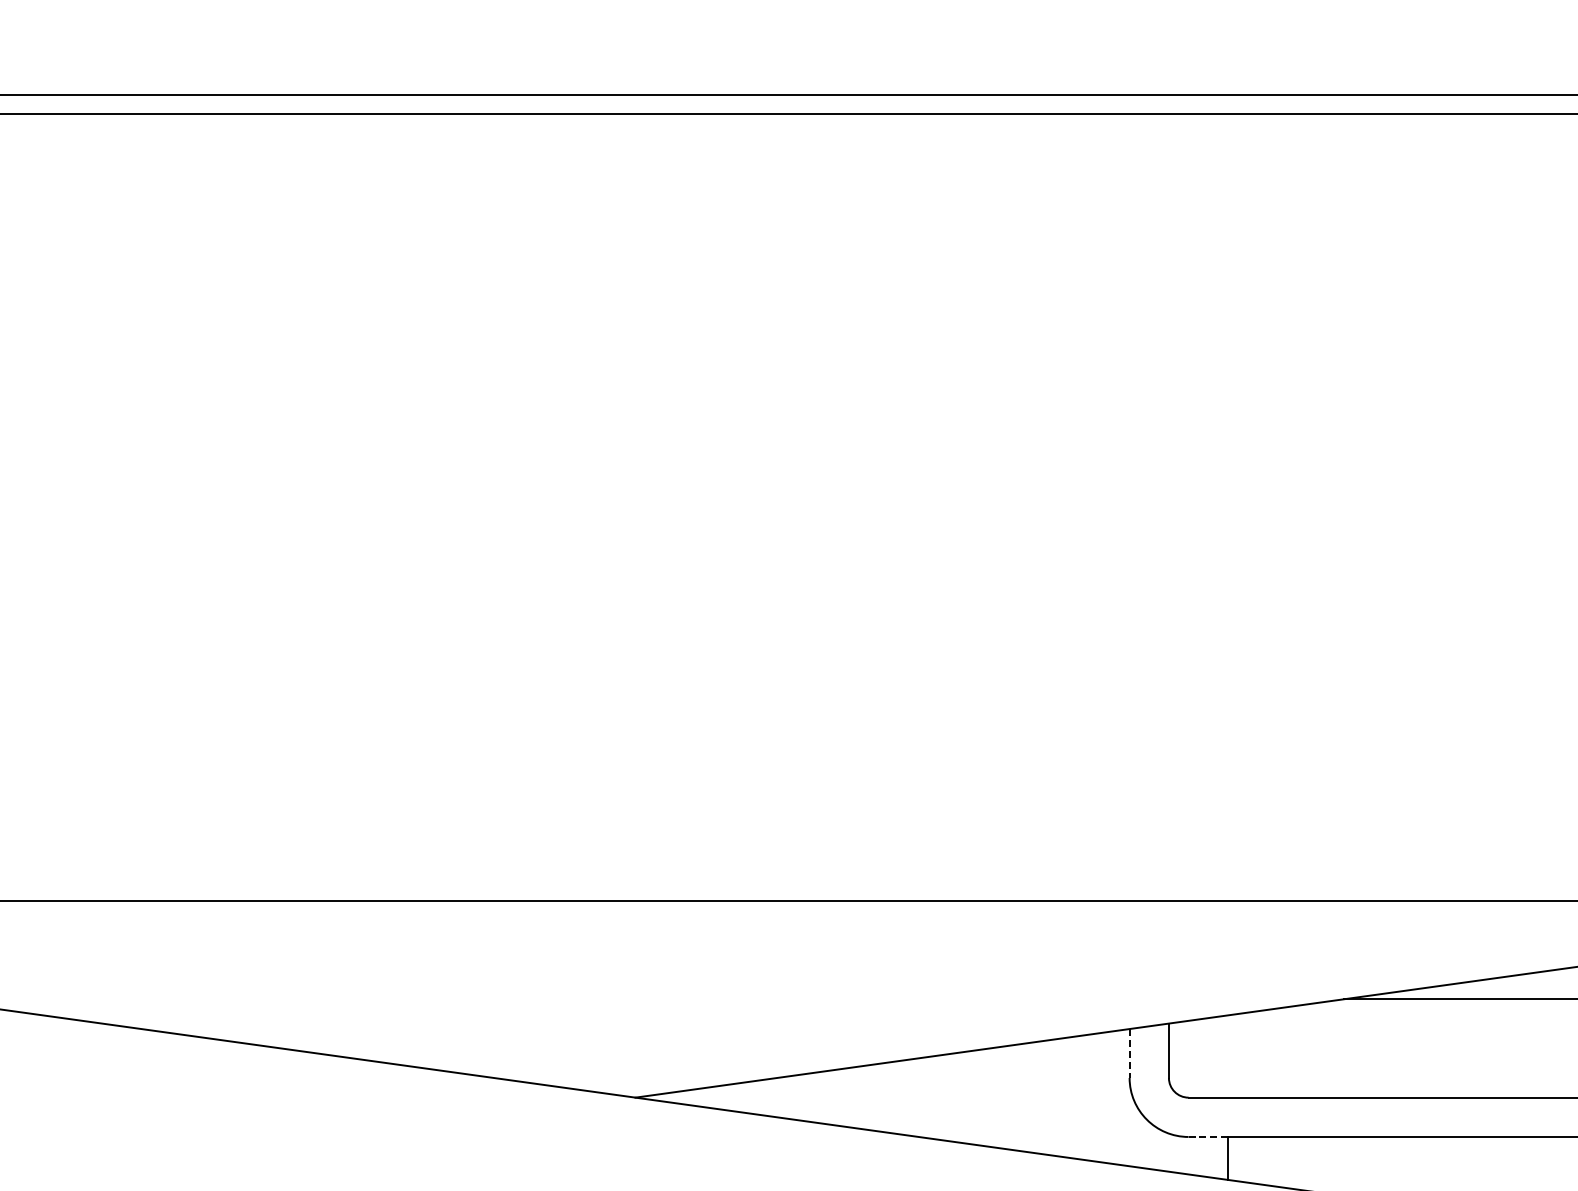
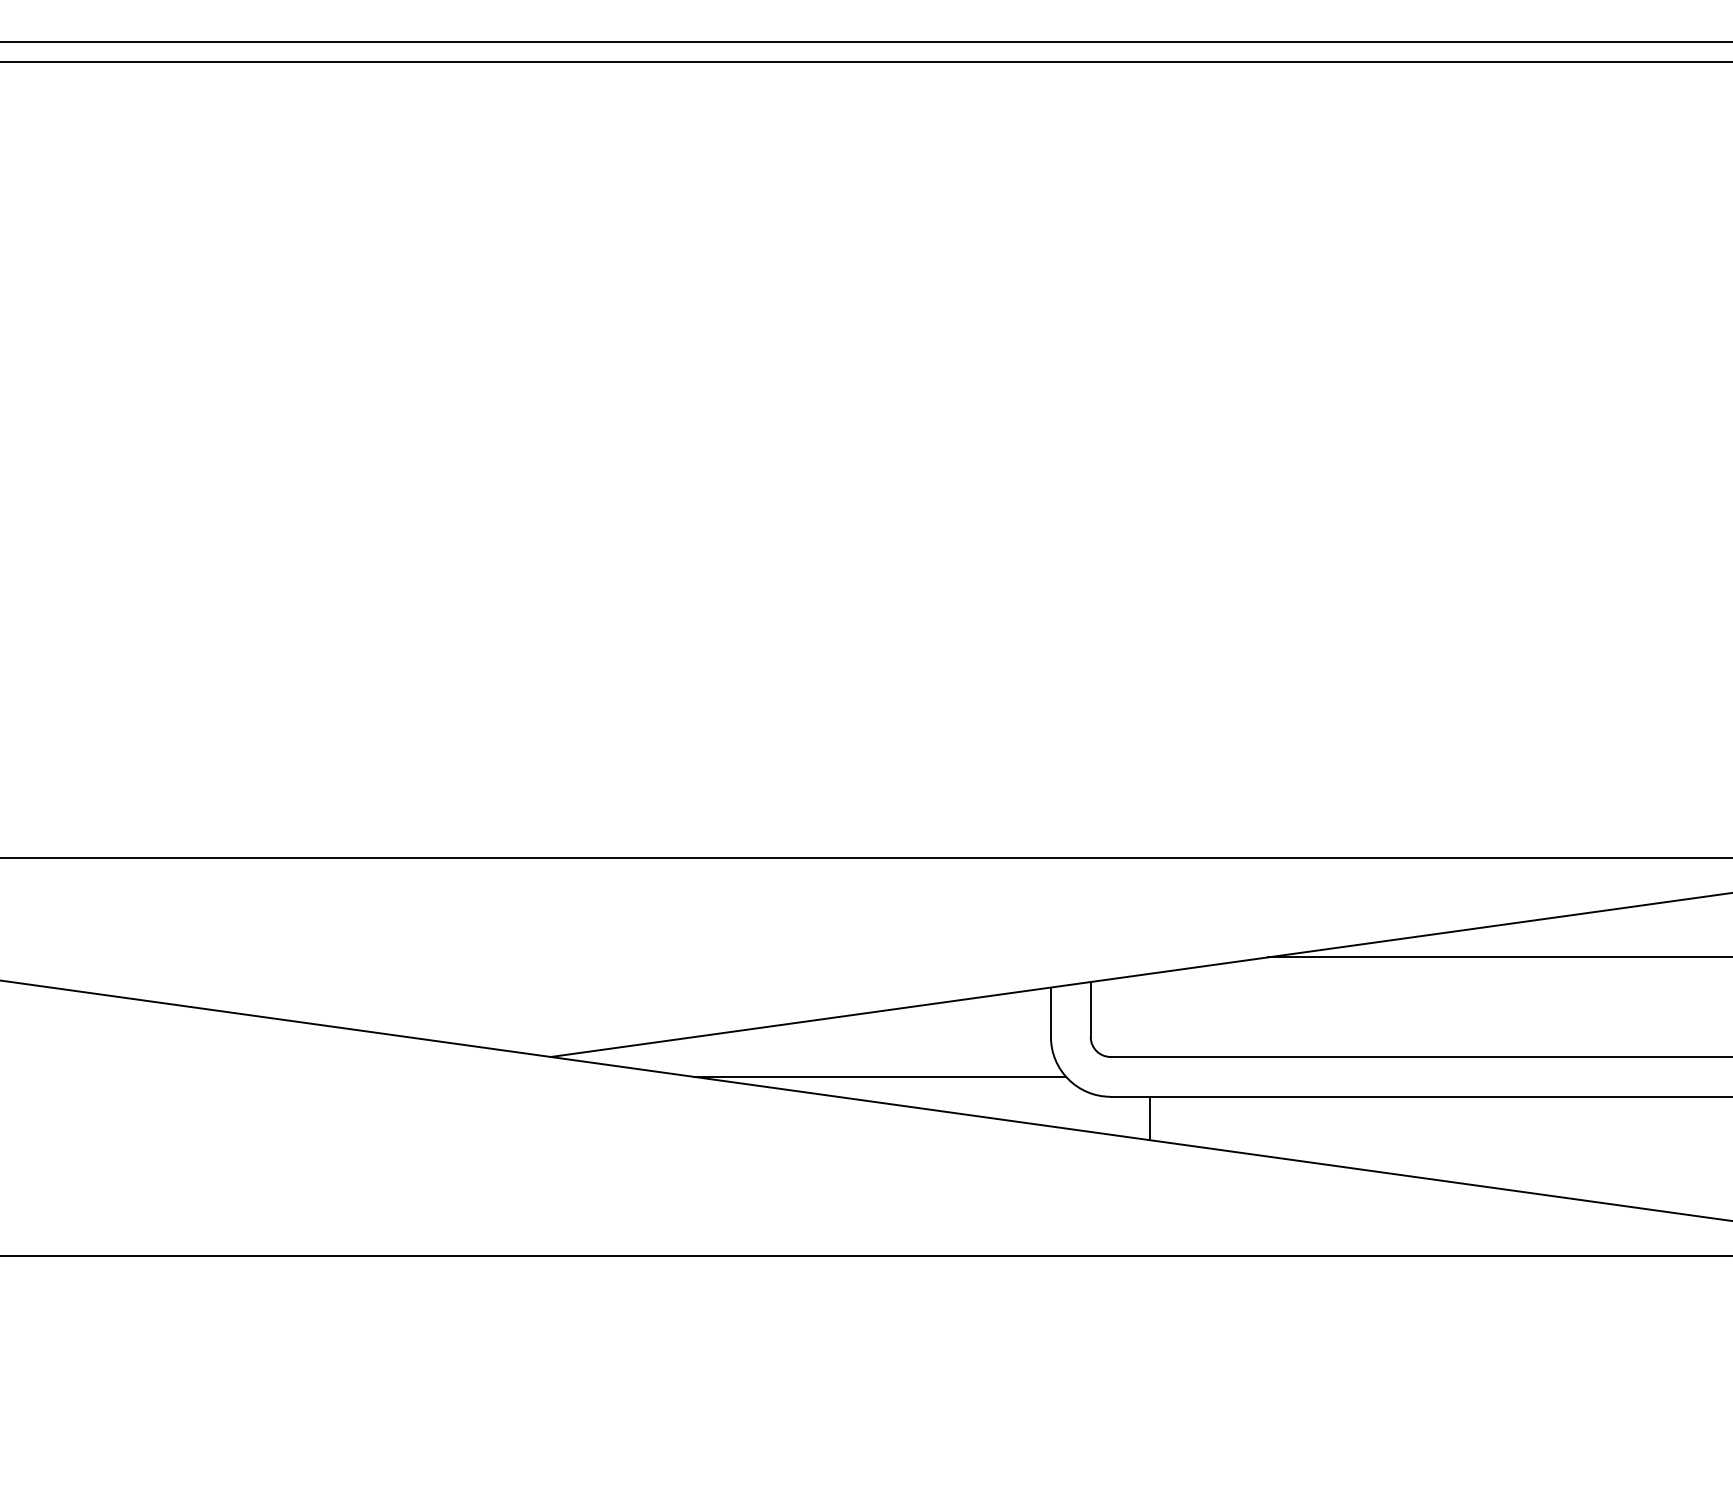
line: (1129, 1053) -> (1050, 1012), dashed -> solid
line: (961, 1116) -> (880, 1076), added
line: (1208, 1136) -> (1130, 1096), dashed -> solid

